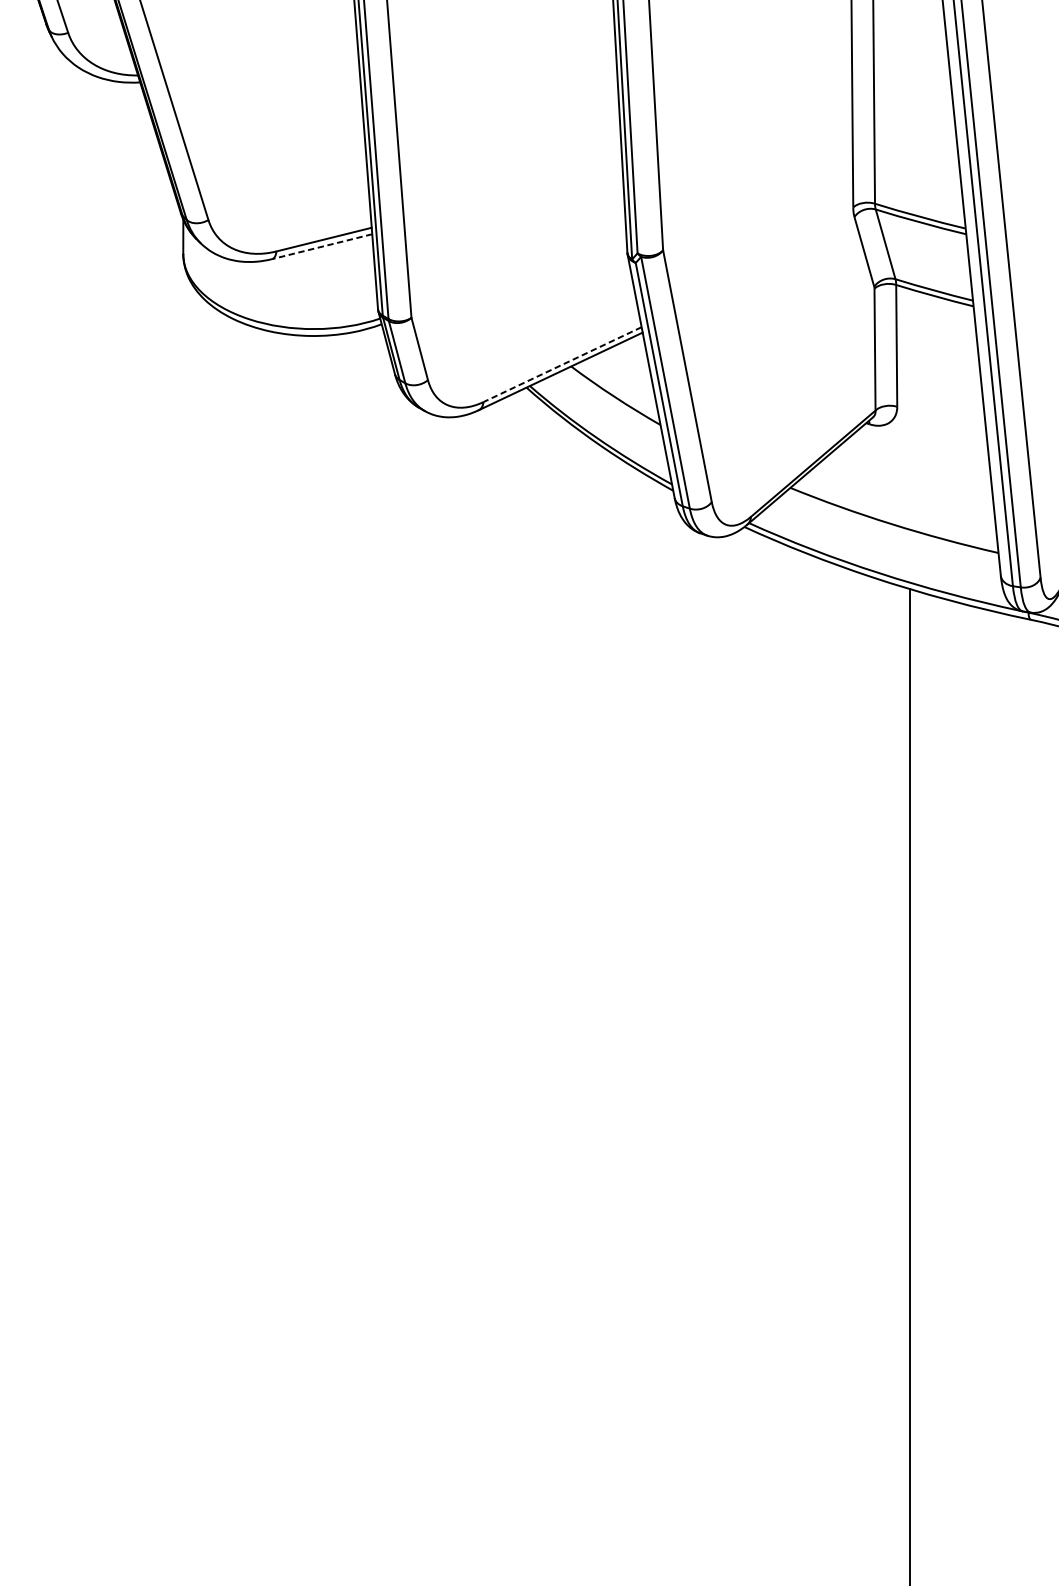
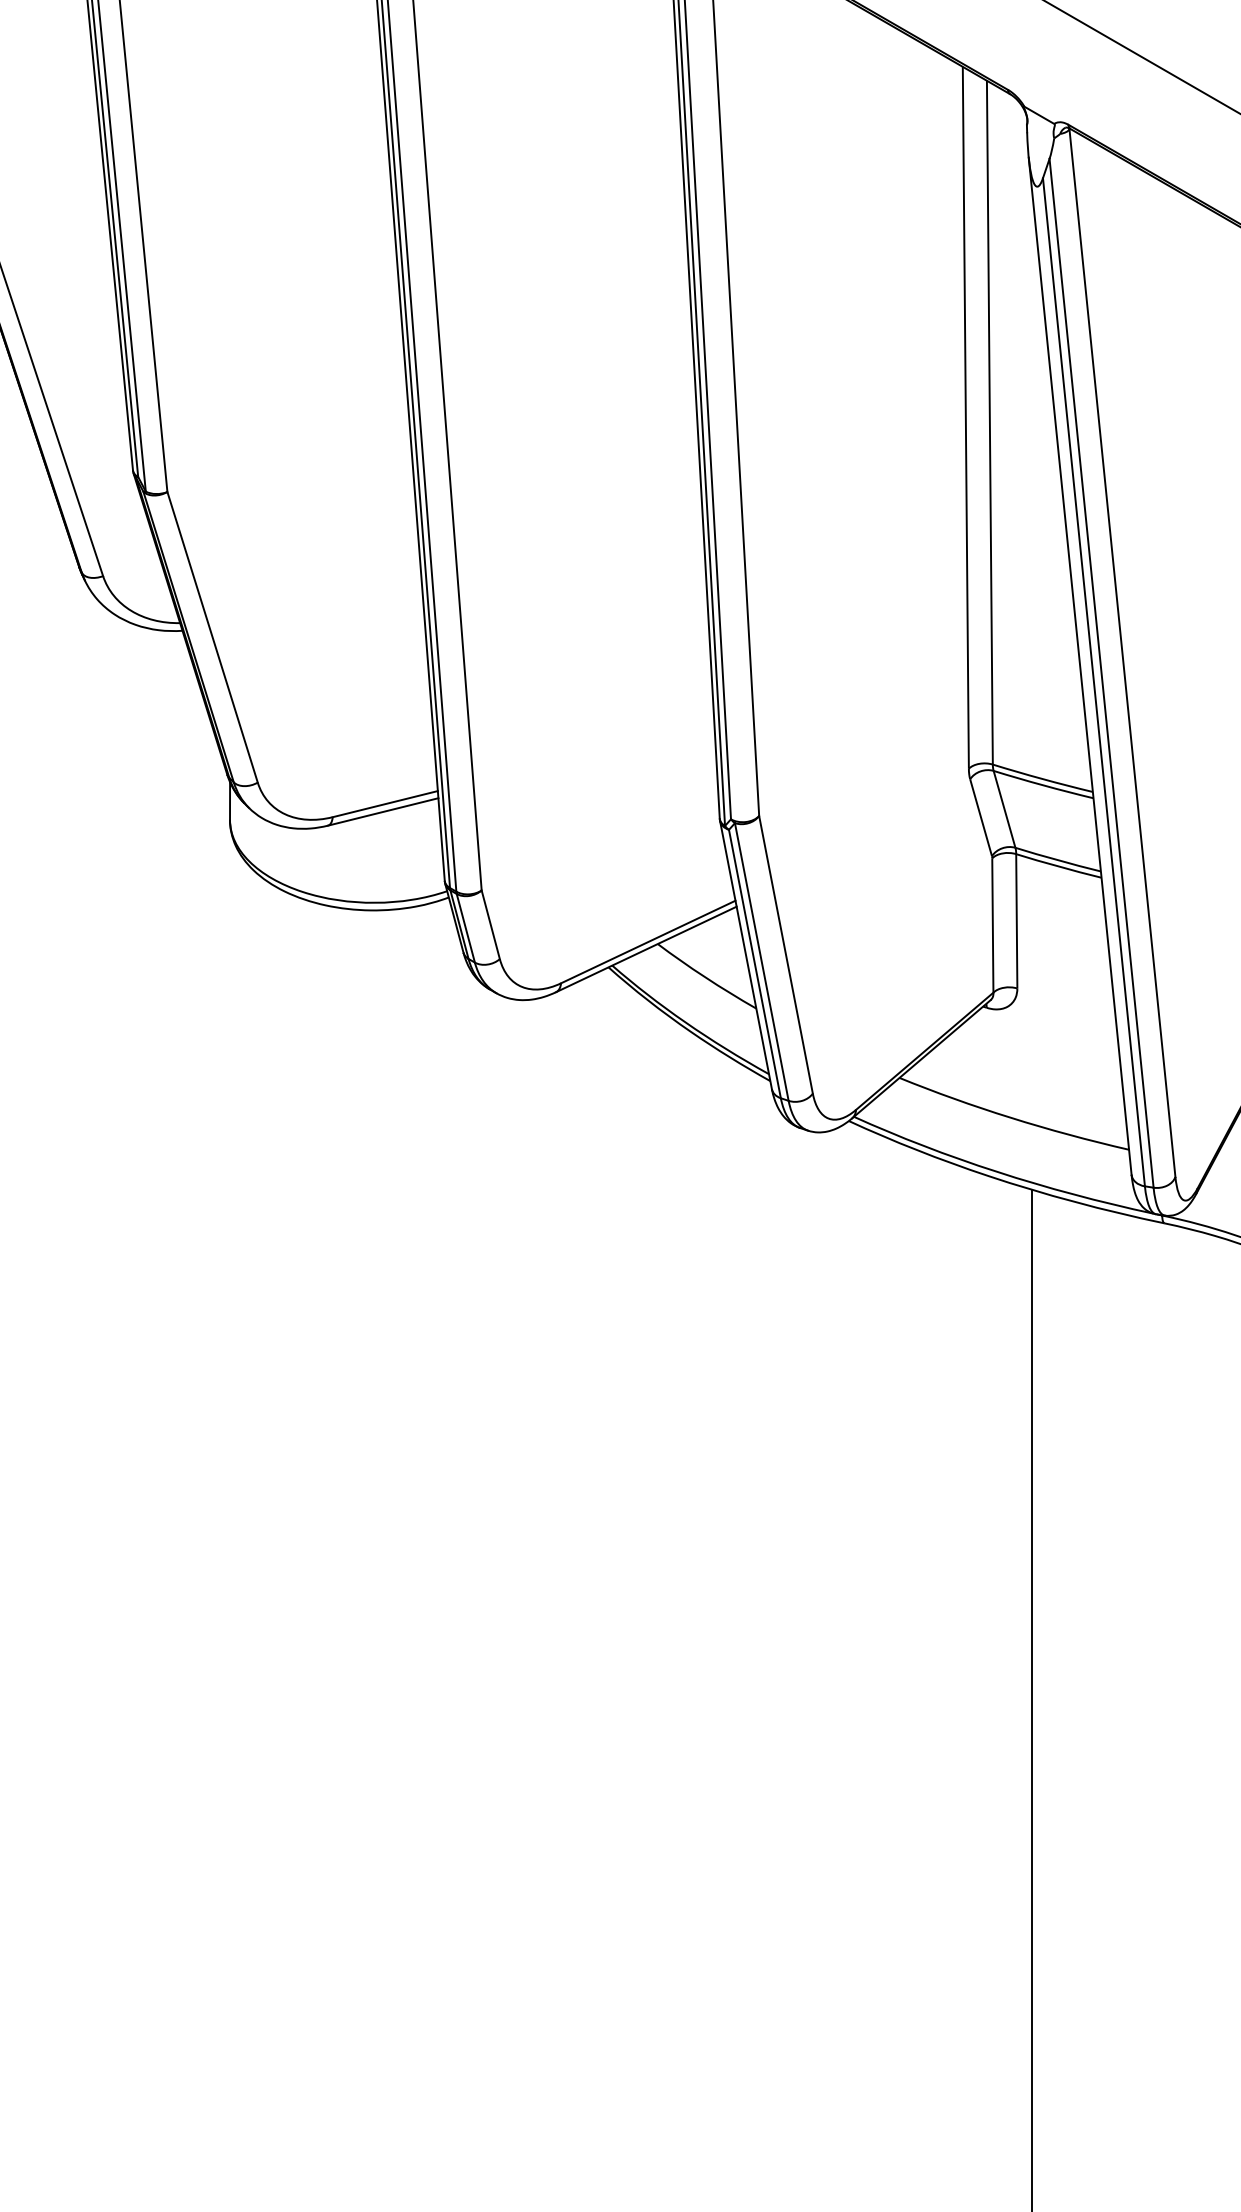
line: (322, 246) -> (383, 811), dashed -> solid
line: (562, 365) -> (648, 942), dashed -> solid

